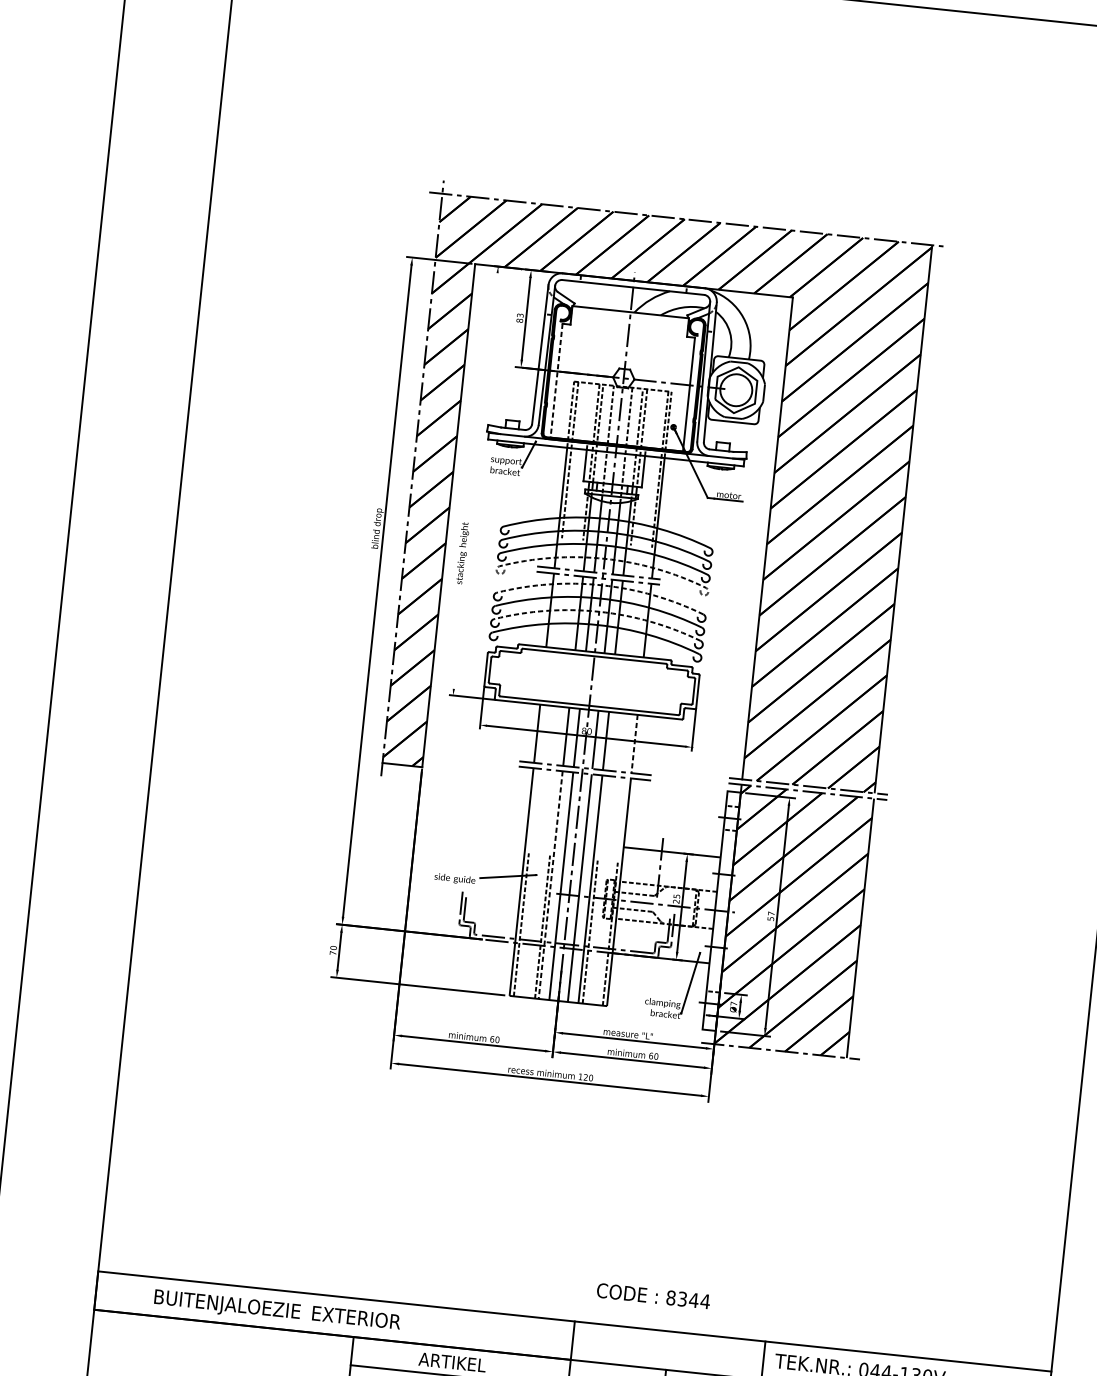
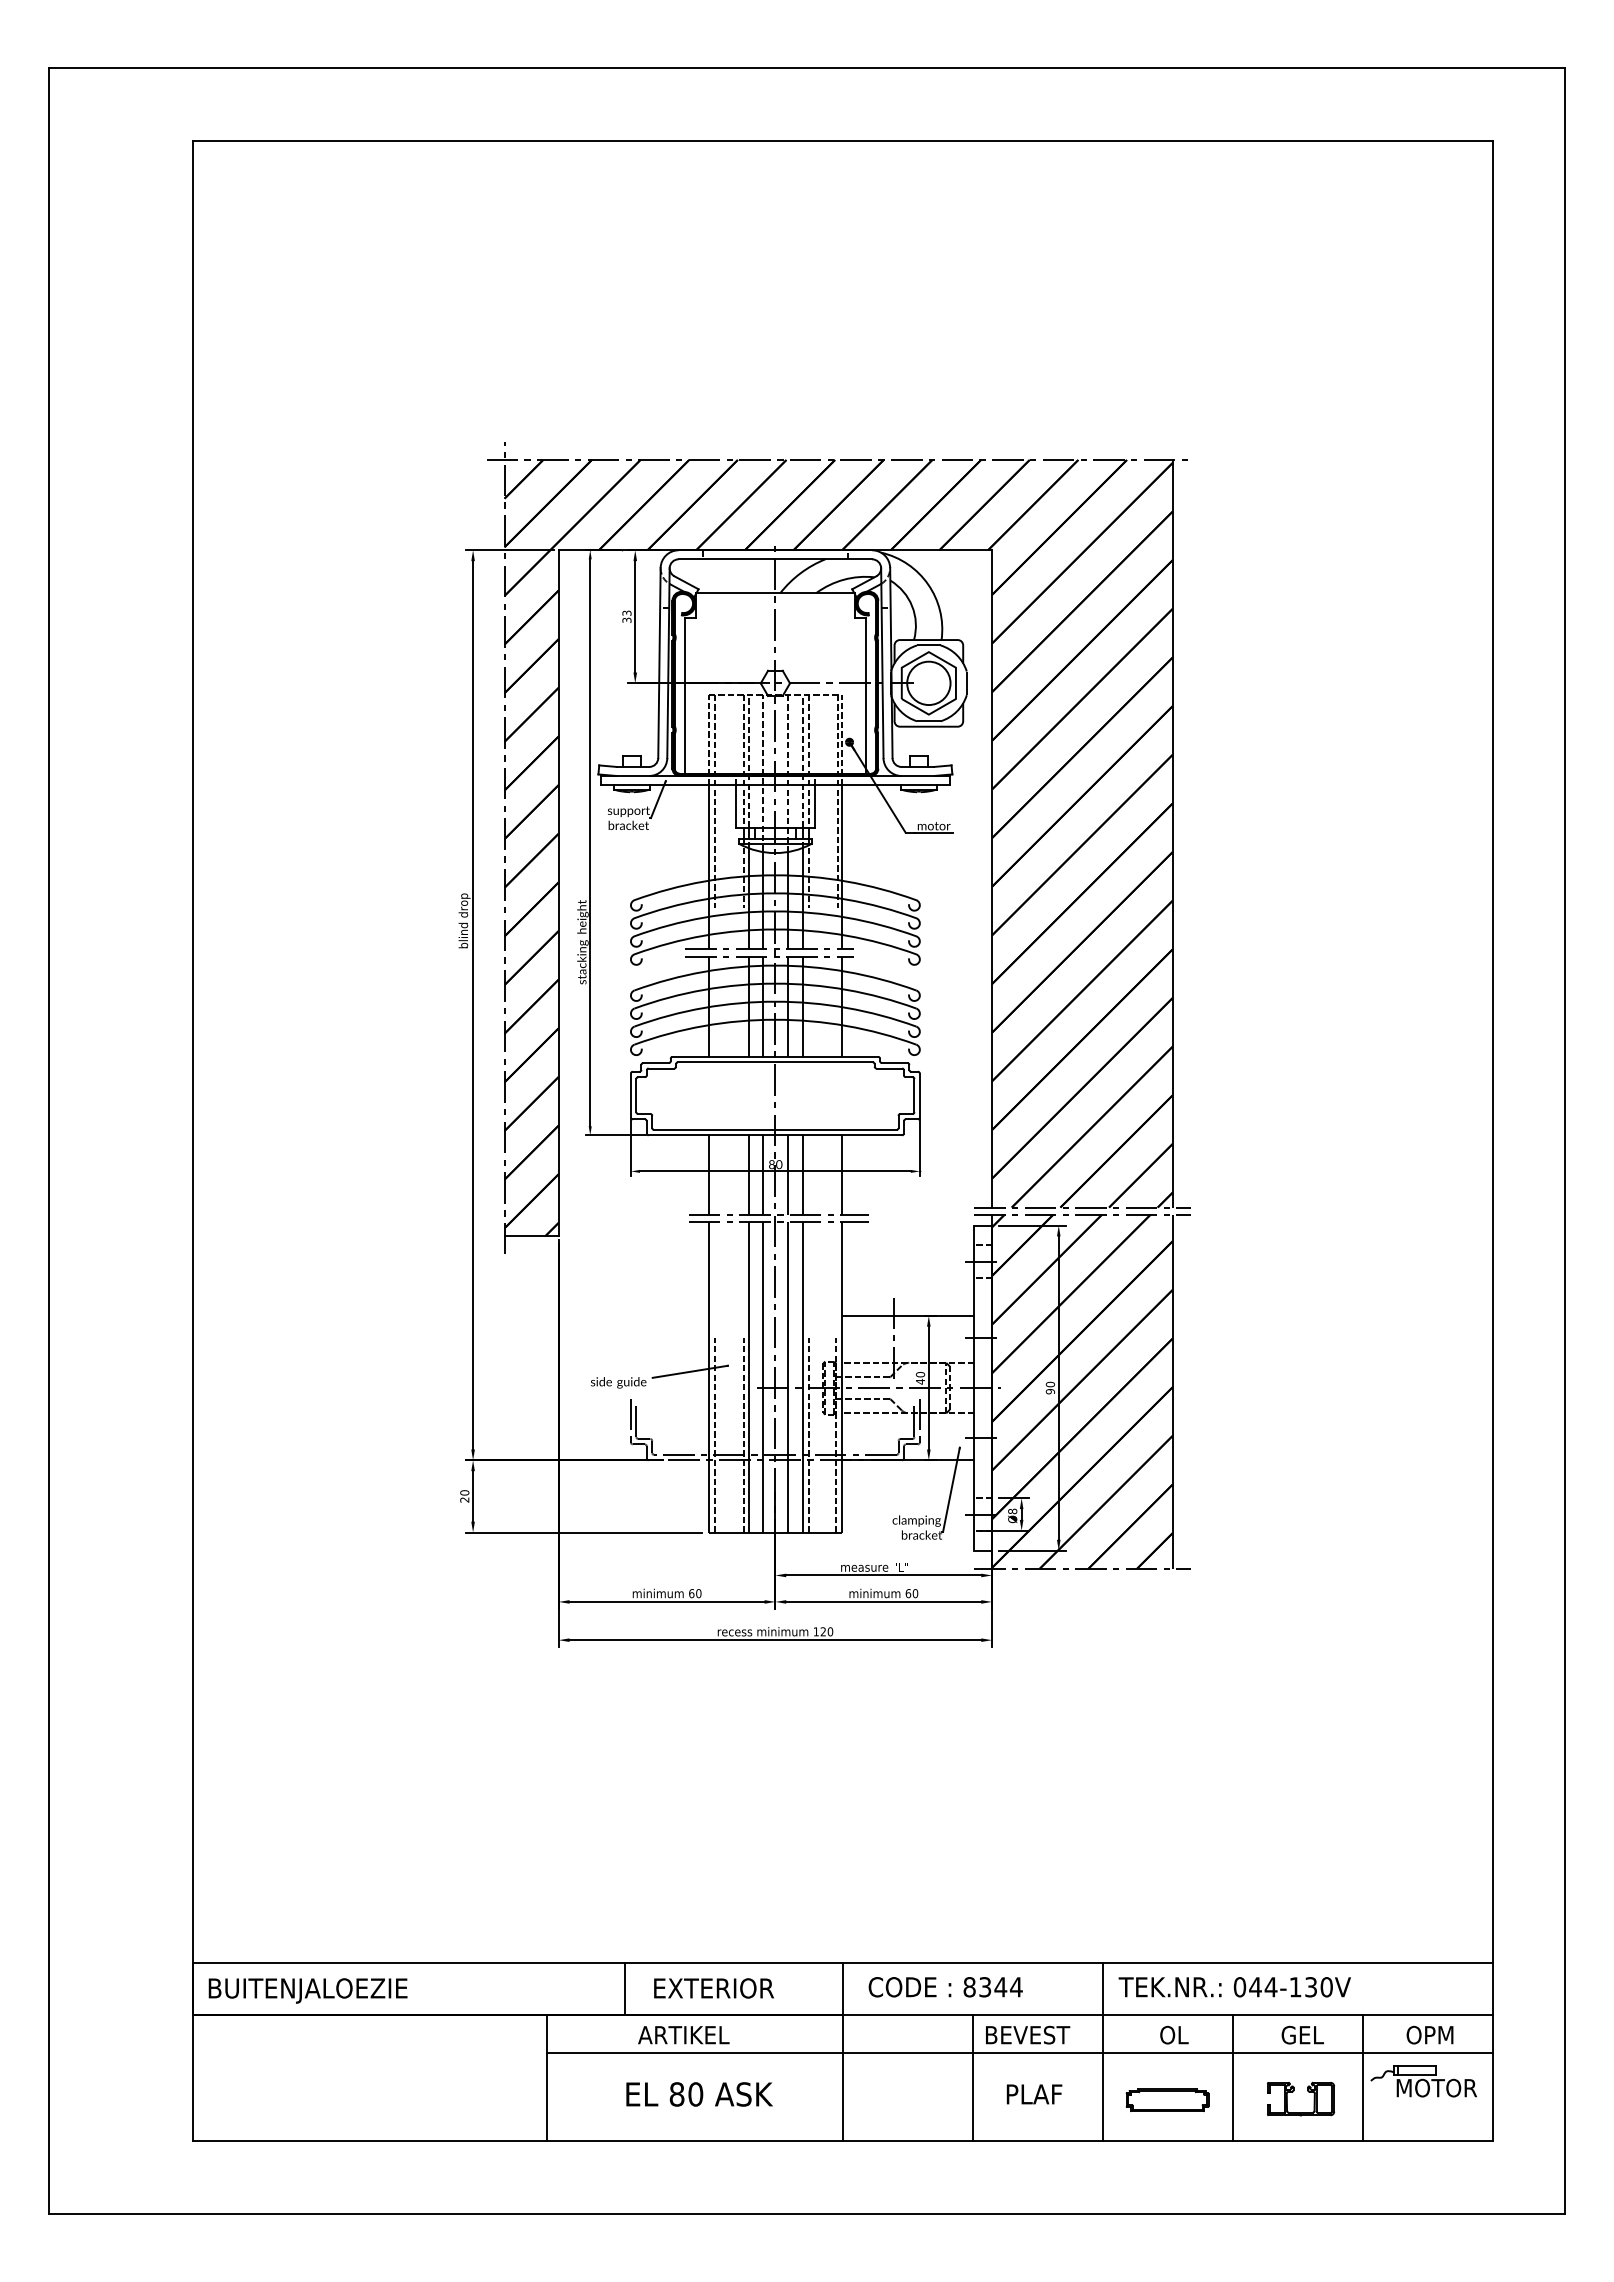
text: (519, 320) -> (626, 619), 83 -> 33
line: (556, 381) -> (685, 696), dashed -> solid
line: (475, 480) -> (590, 842), added
line: (604, 558) -> (775, 929), dashed -> solid
arc: (602, 585) -> (775, 965), dashed -> solid
arc: (599, 611) -> (775, 1001), dashed -> solid
line: (634, 744) -> (841, 1175), dashed -> solid
line: (550, 885) -> (748, 1377), dashed -> solid
text: (676, 899) -> (920, 1378), 25 -> 40
text: (771, 915) -> (1050, 1387), 57 -> 90
text: (332, 952) -> (464, 1499), 70 -> 20
text: (733, 1003) -> (1012, 1511), Ø7 -> Ø8
text: (653, 1296) -> (945, 1987), moved
text: (226, 1305) -> (307, 1990), moved
text: (356, 1317) -> (713, 1988), moved
line: (412, 1323) -> (624, 1988), added

